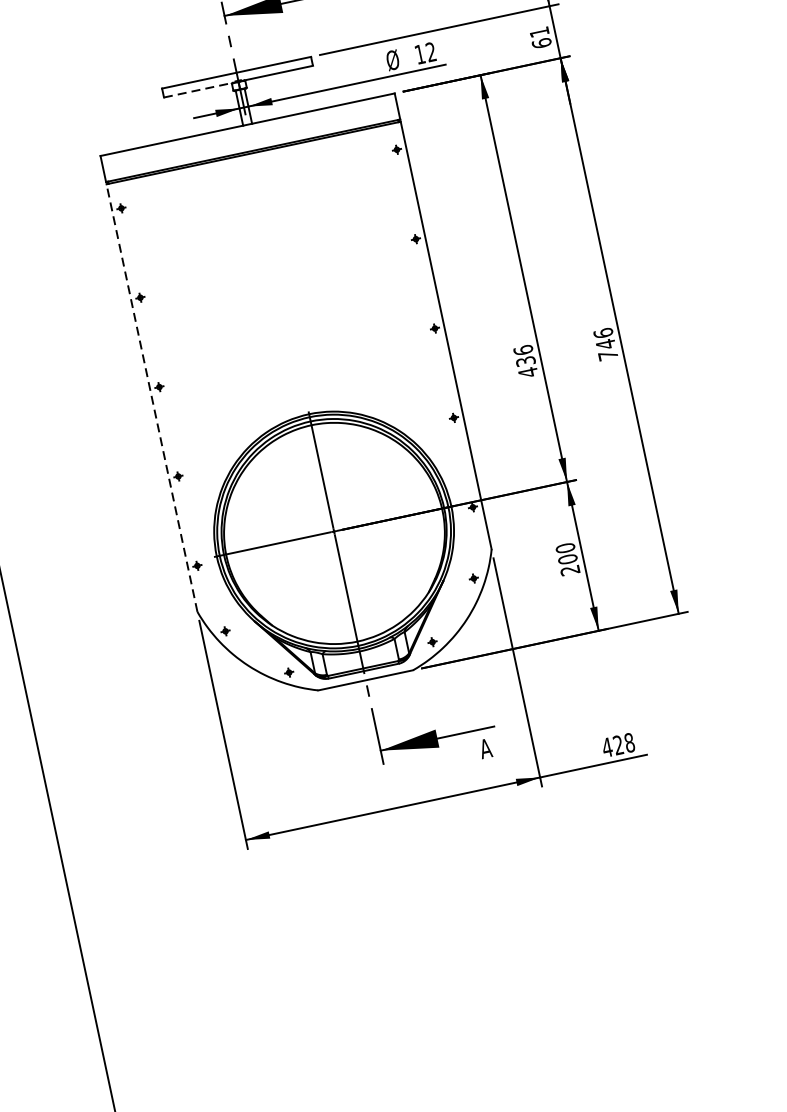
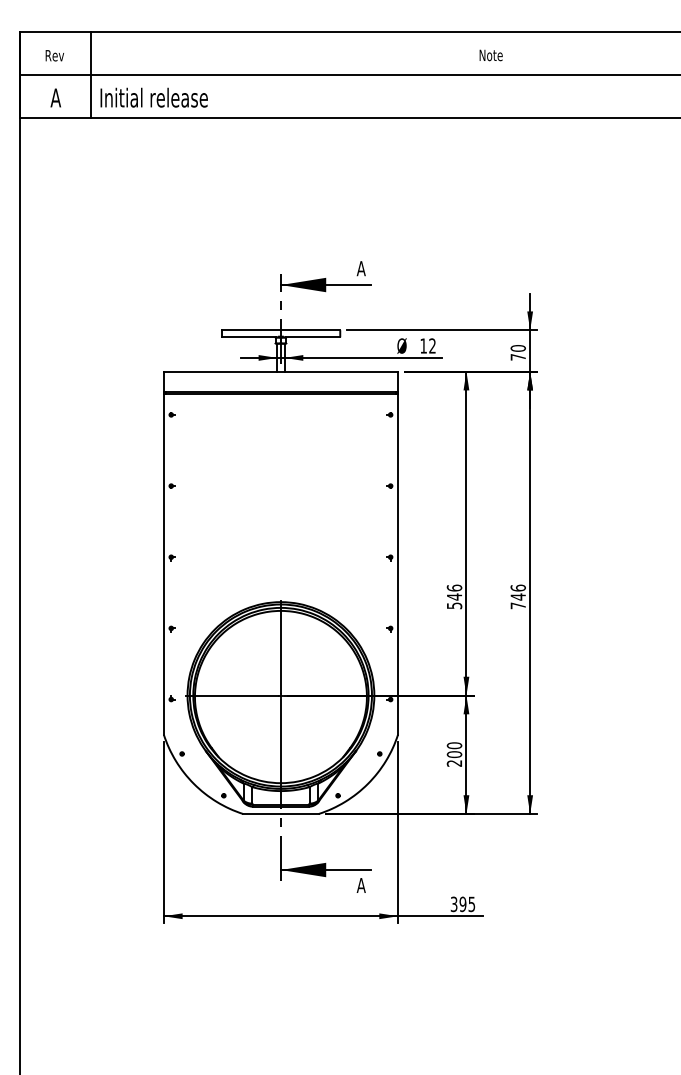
text: (539, 37) -> (517, 352), 61 -> 70
line: (199, 90) -> (249, 337), dashed -> solid
text: (526, 367) -> (454, 601), 436 -> 546
line: (151, 397) -> (163, 563), dashed -> solid
text: (617, 745) -> (462, 904), 428 -> 395

